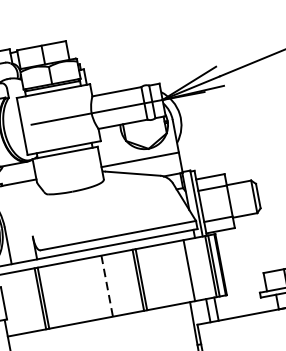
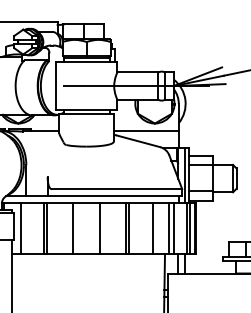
line: (194, 269) -> (173, 228), added
line: (169, 274) -> (152, 228), added
line: (107, 286) -> (100, 228), dashed -> solid
line: (75, 292) -> (73, 228), added
line: (12, 304) -> (20, 228), added

